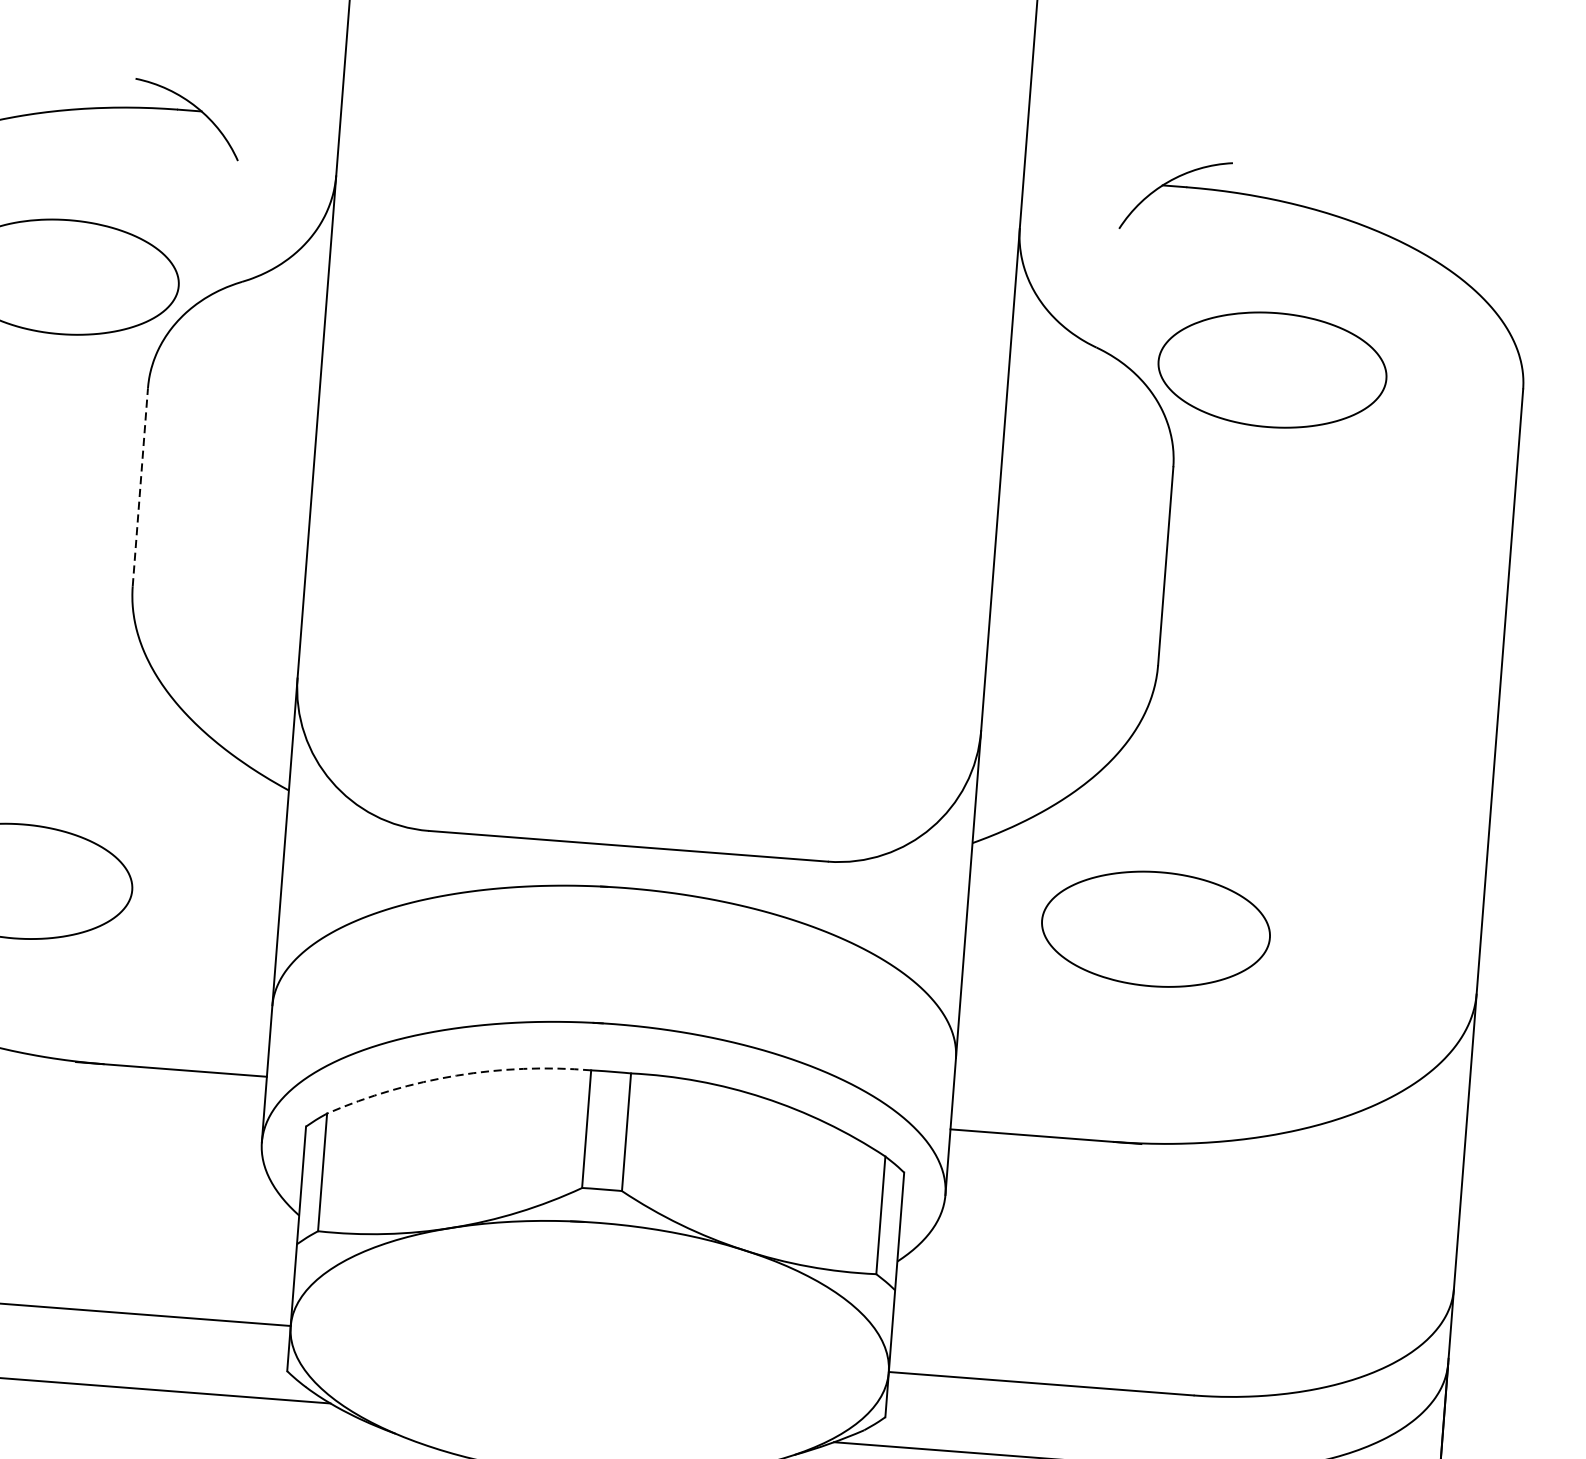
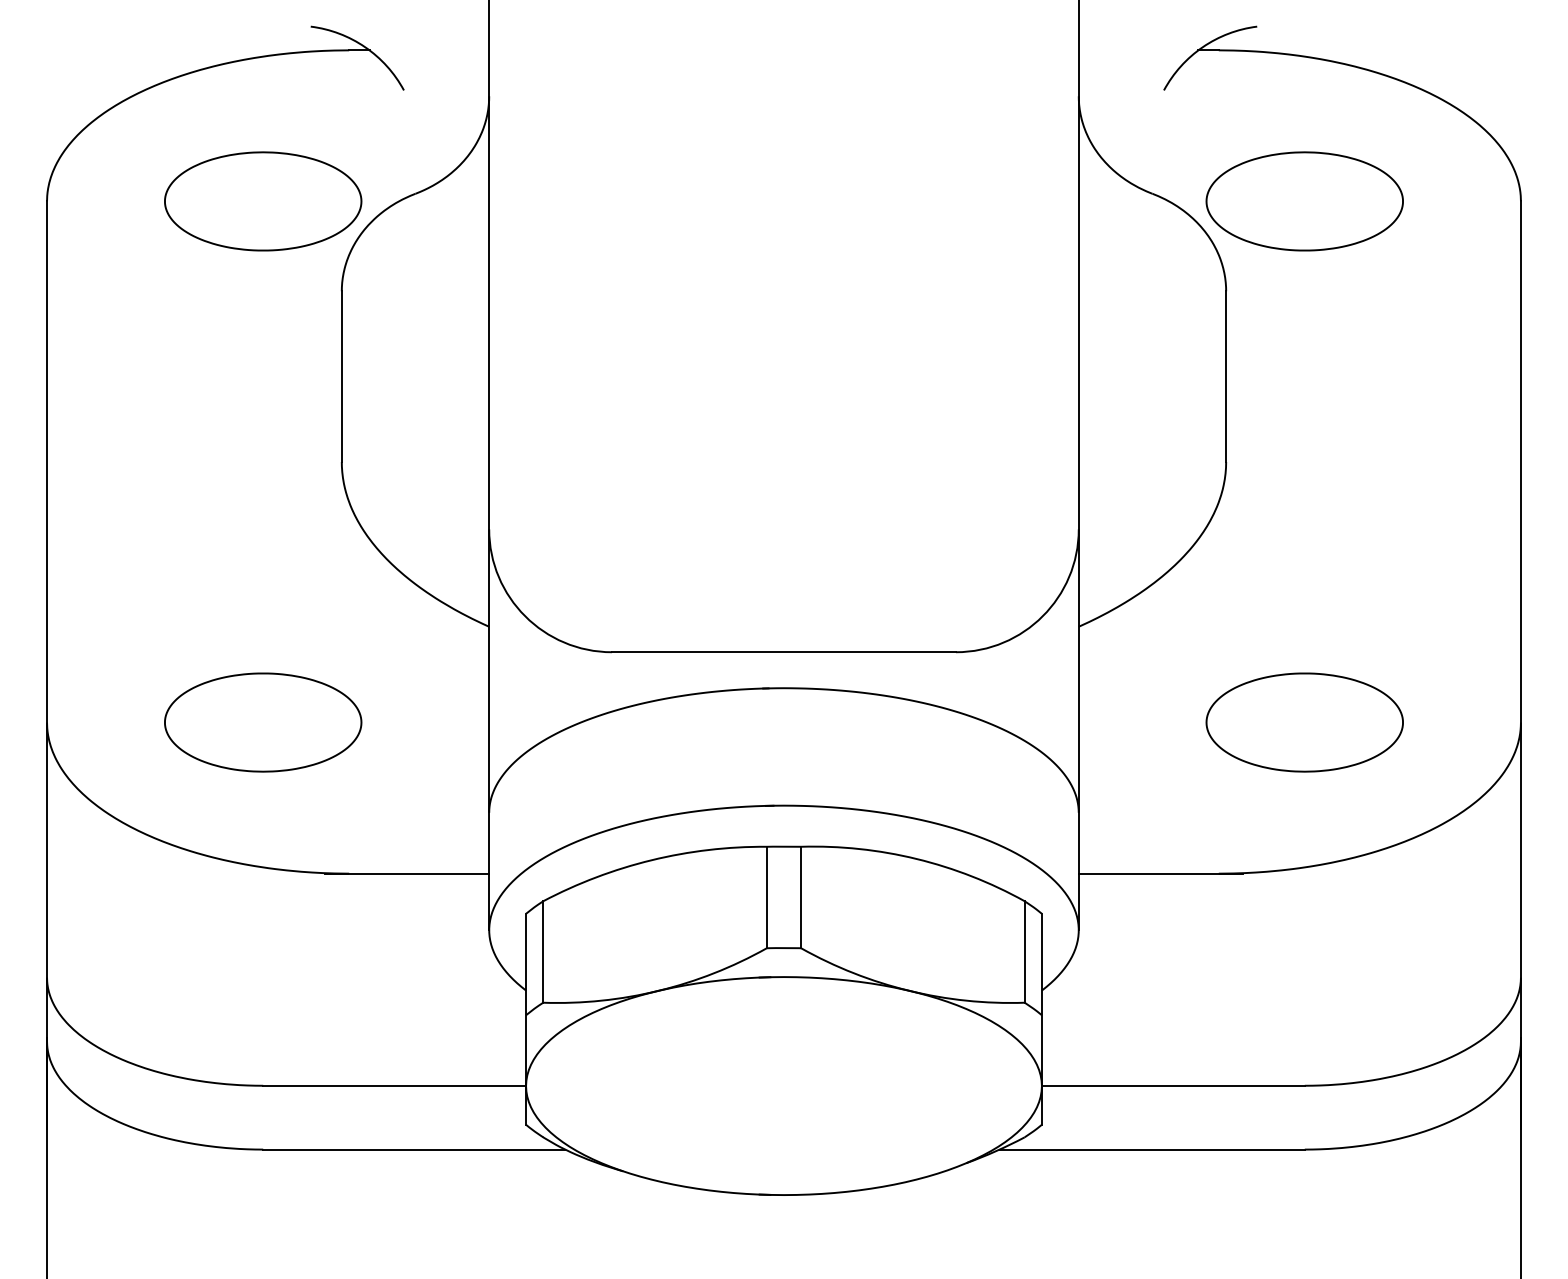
line: (140, 487) -> (341, 376), dashed -> solid
part: (1155, 929) -> (1304, 722), moved
arc: (456, 1075) -> (651, 860), dashed -> solid

